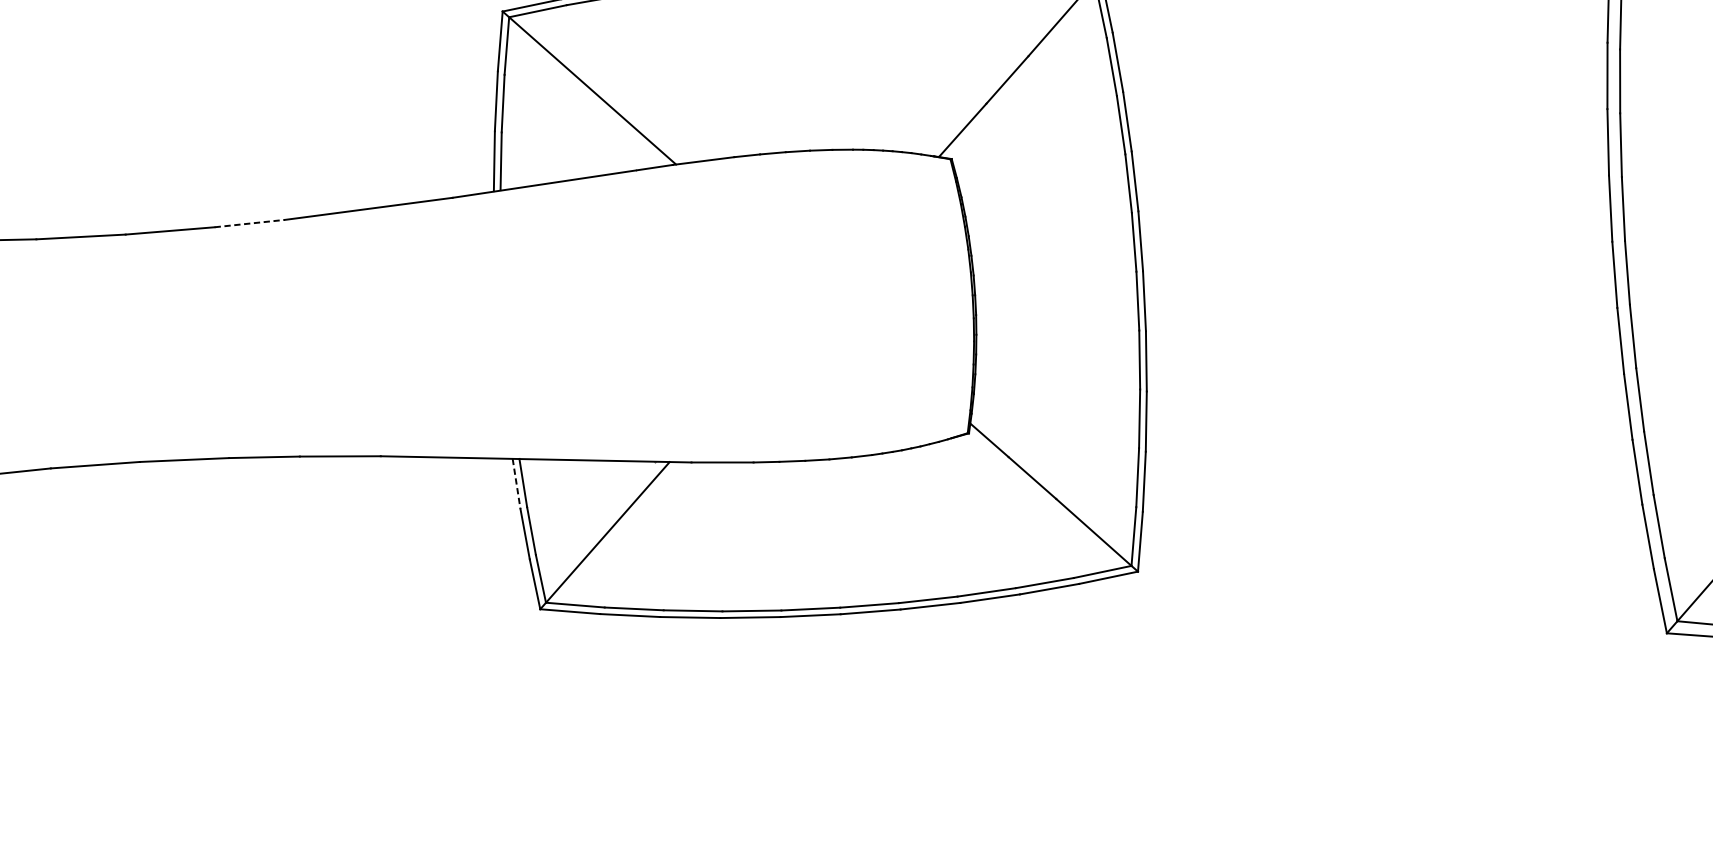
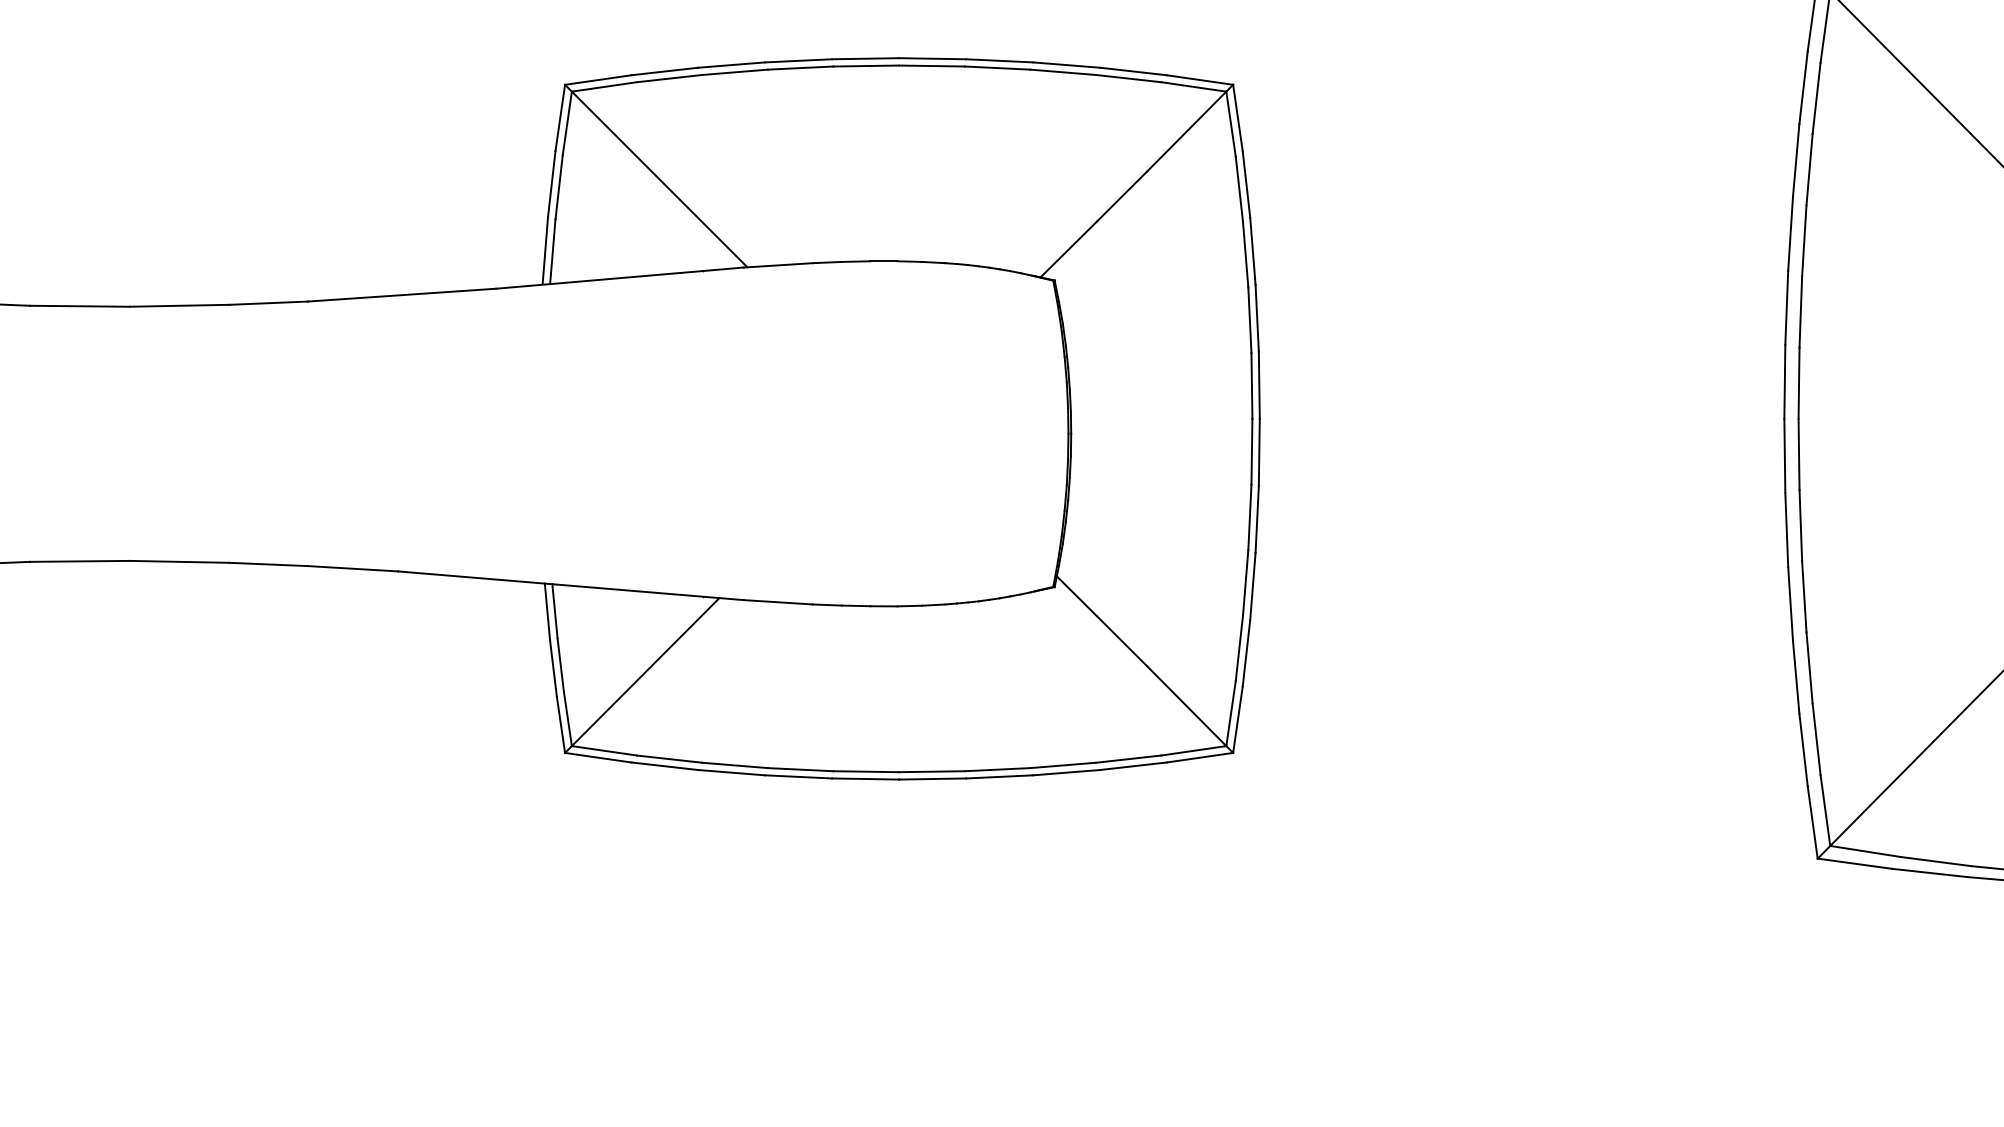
line: (250, 223) -> (269, 303), dashed -> solid
line: (516, 484) -> (547, 612), dashed -> solid

